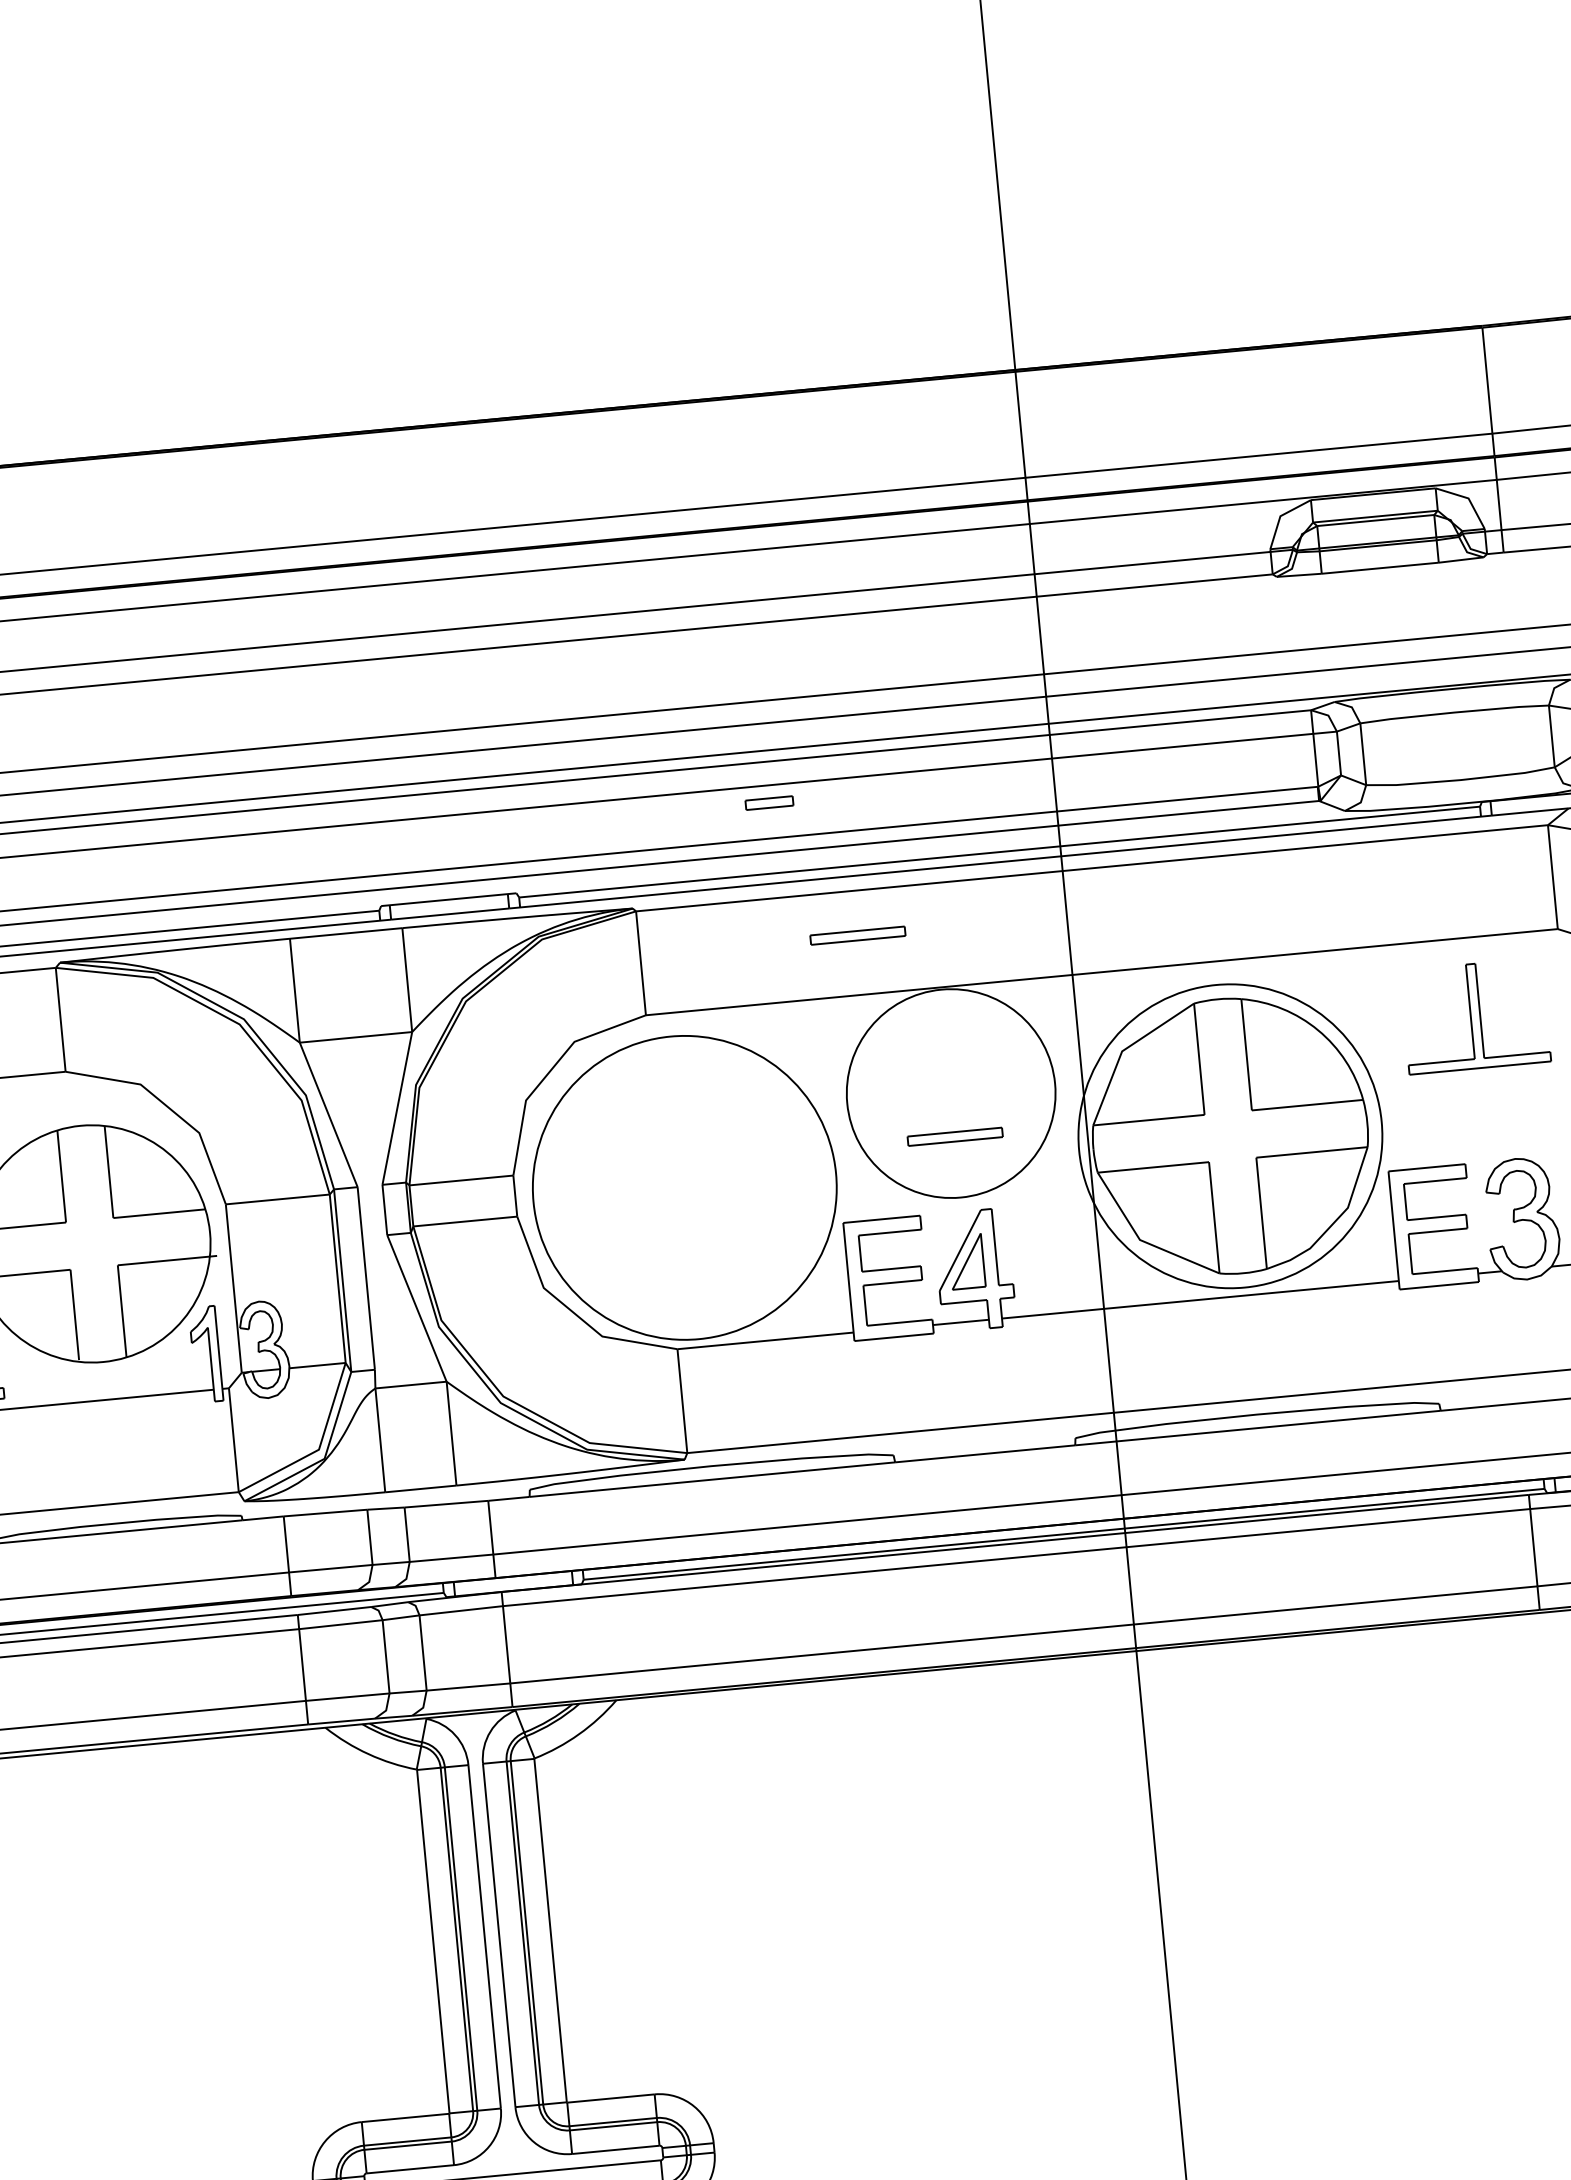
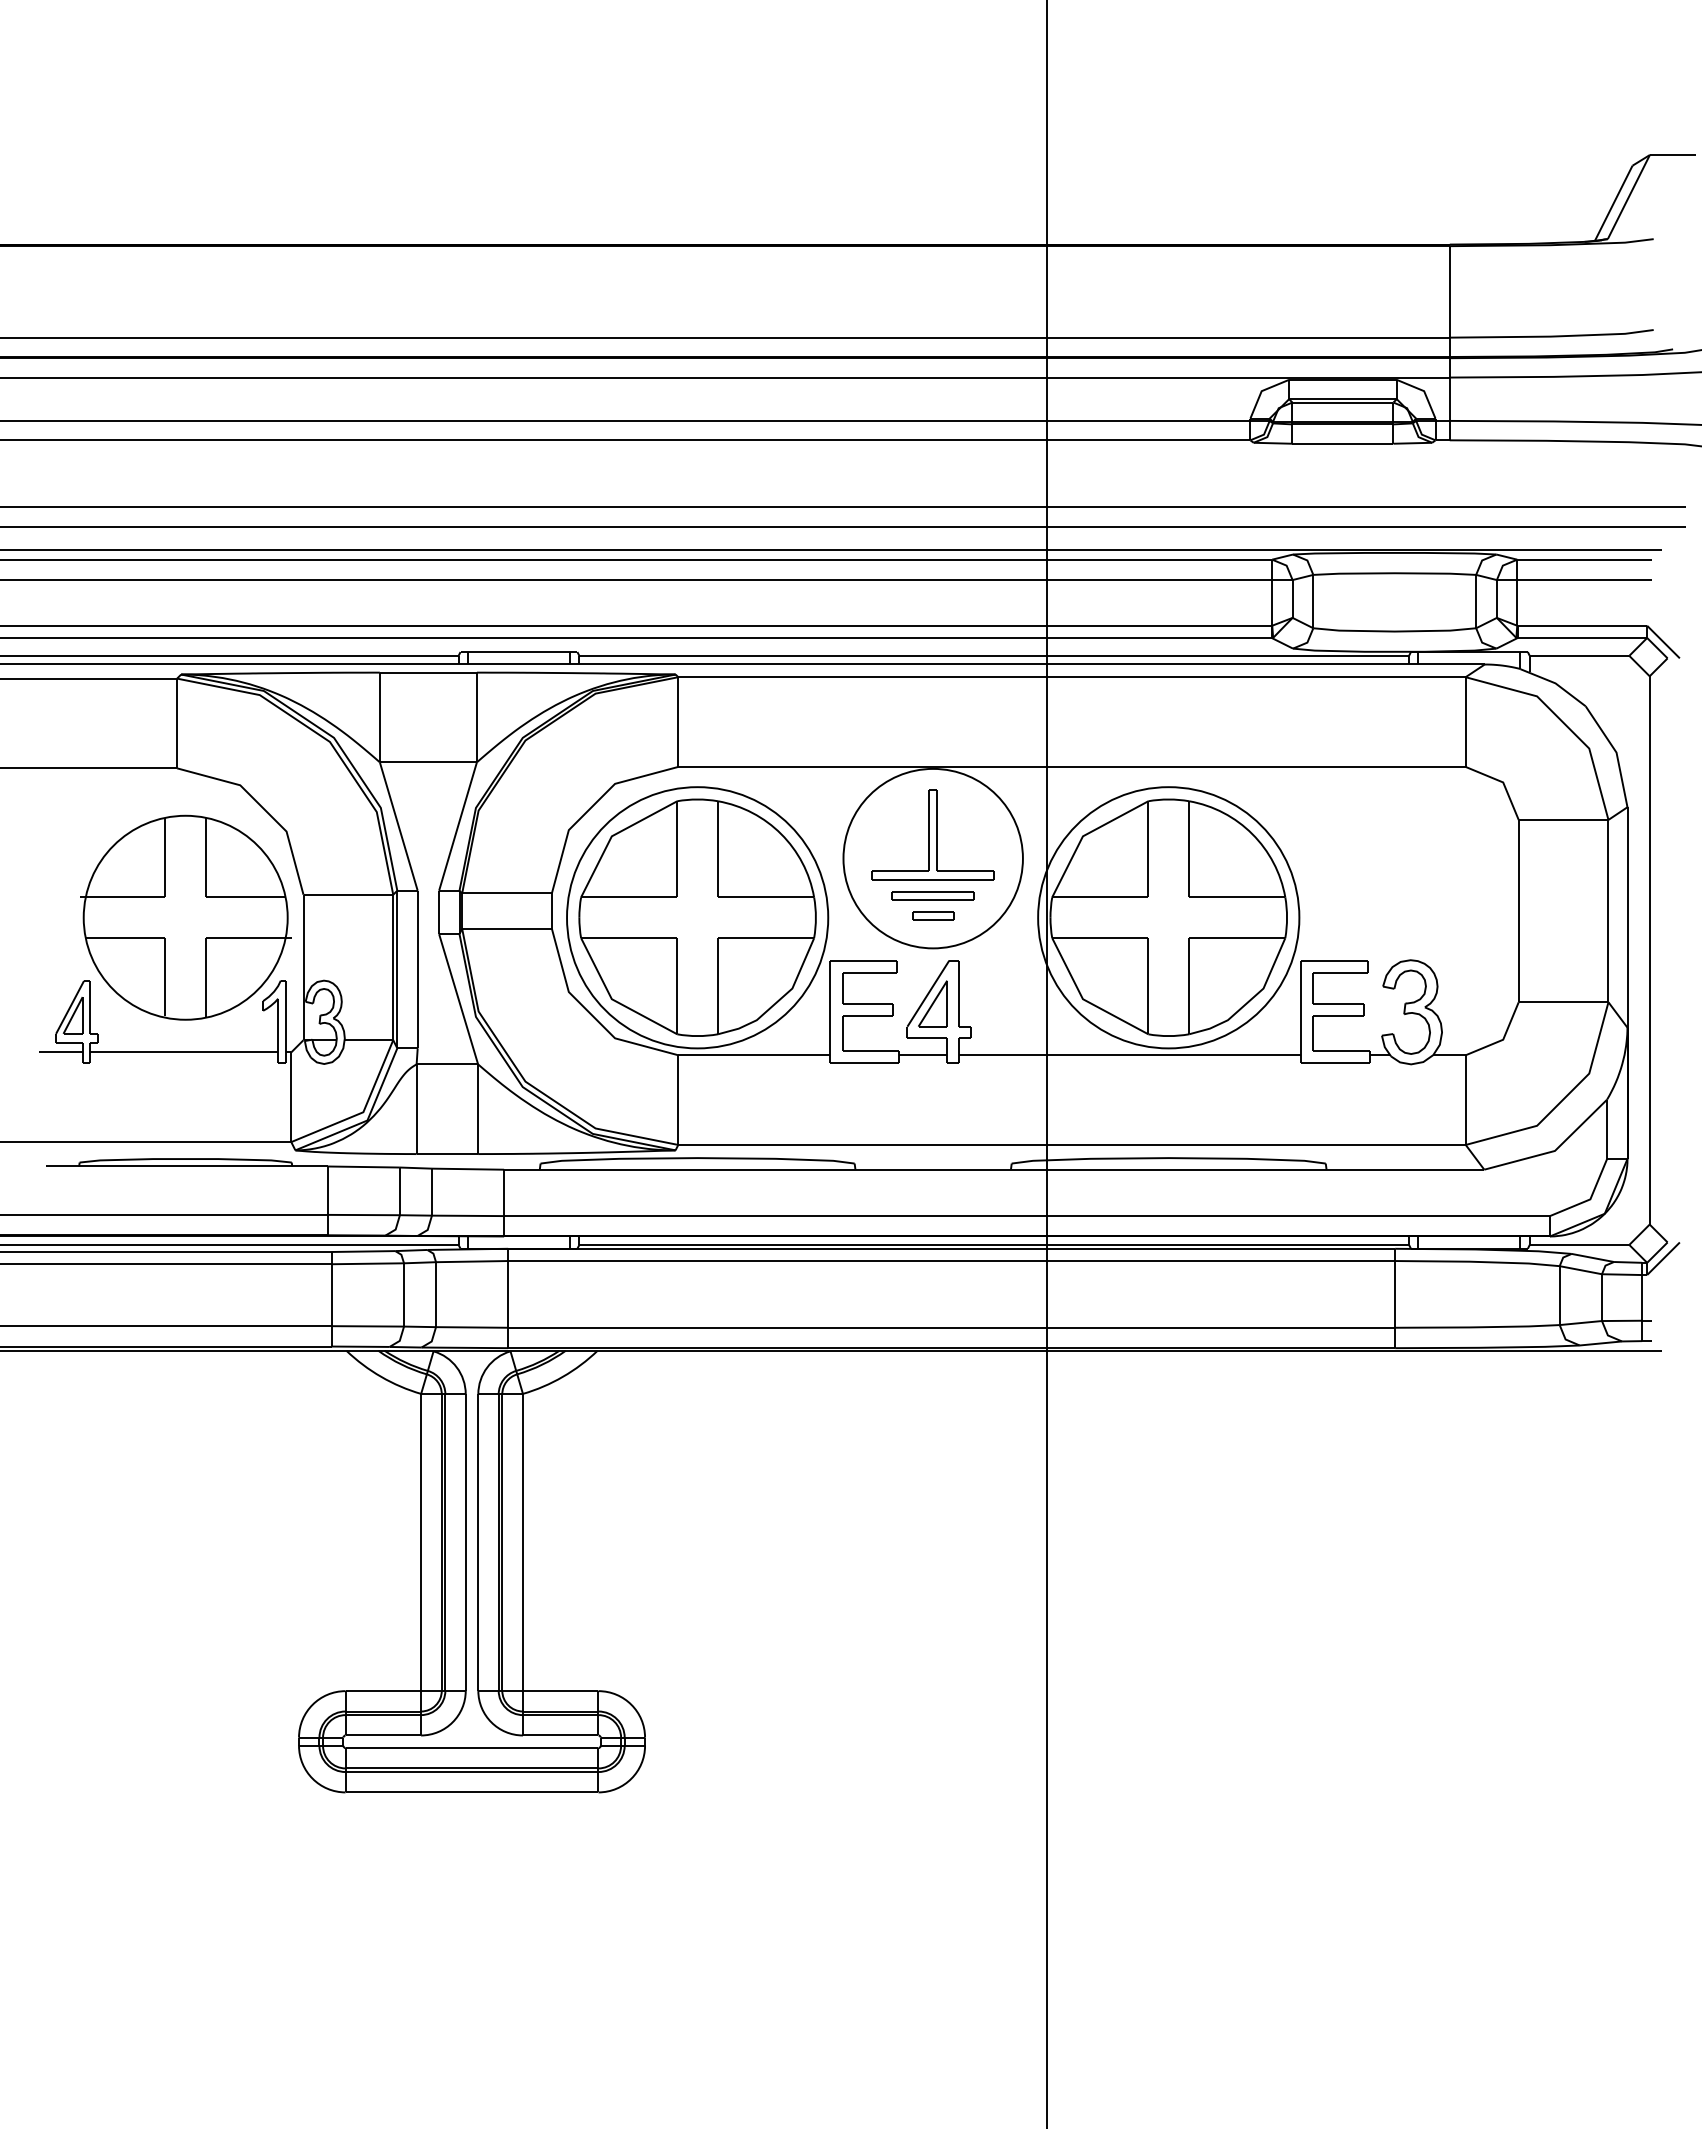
part: (769, 802) -> (933, 915), moved
part: (857, 935) -> (865, 715), removed
part: (1474, 1015) -> (932, 834), moved
part: (684, 1187) -> (697, 917), added

